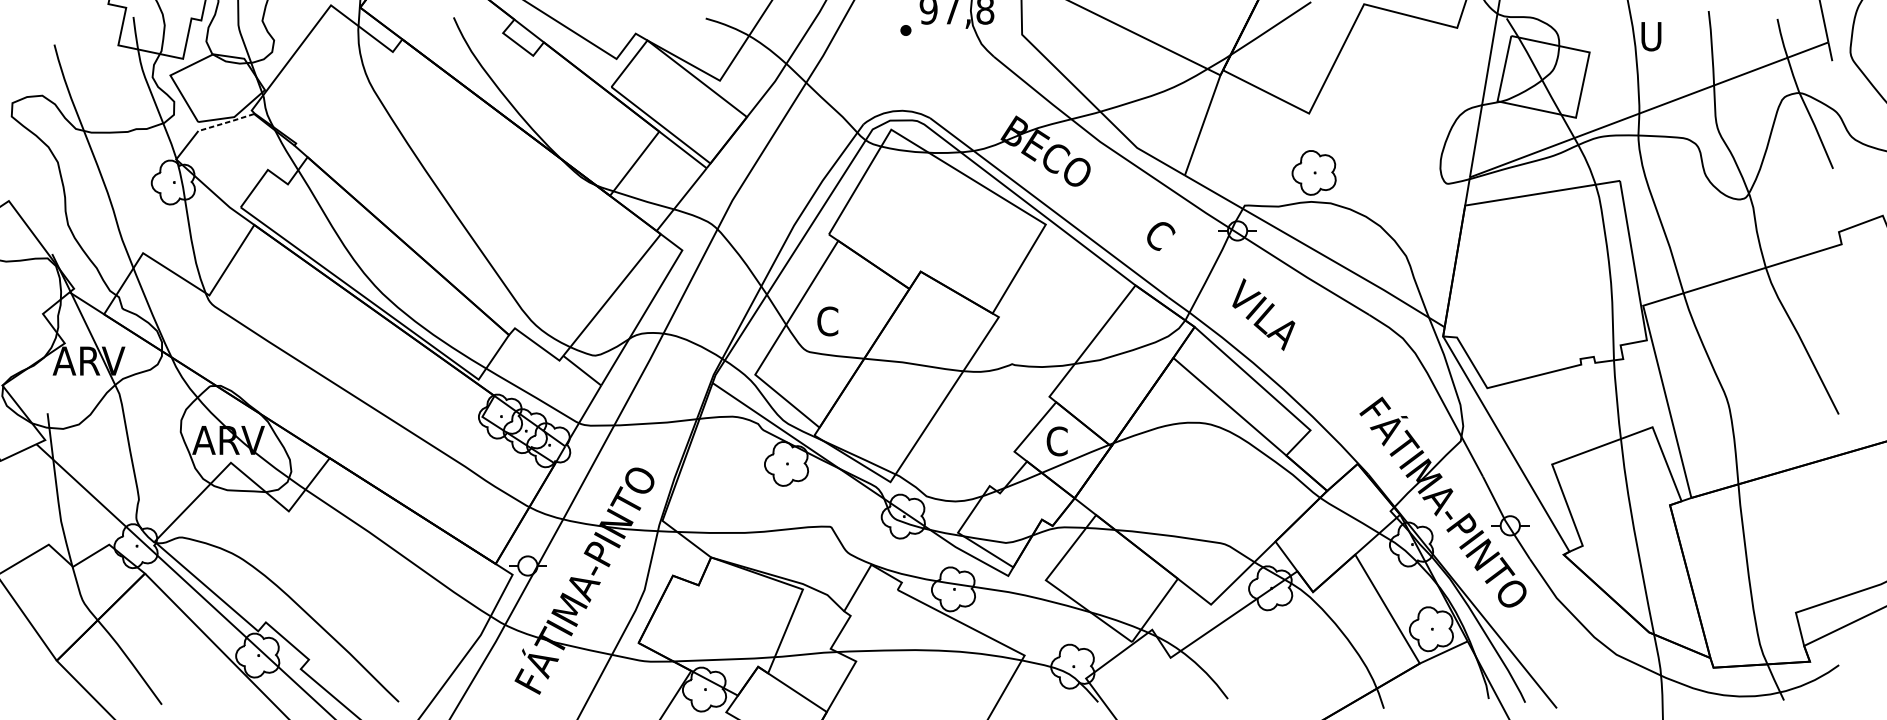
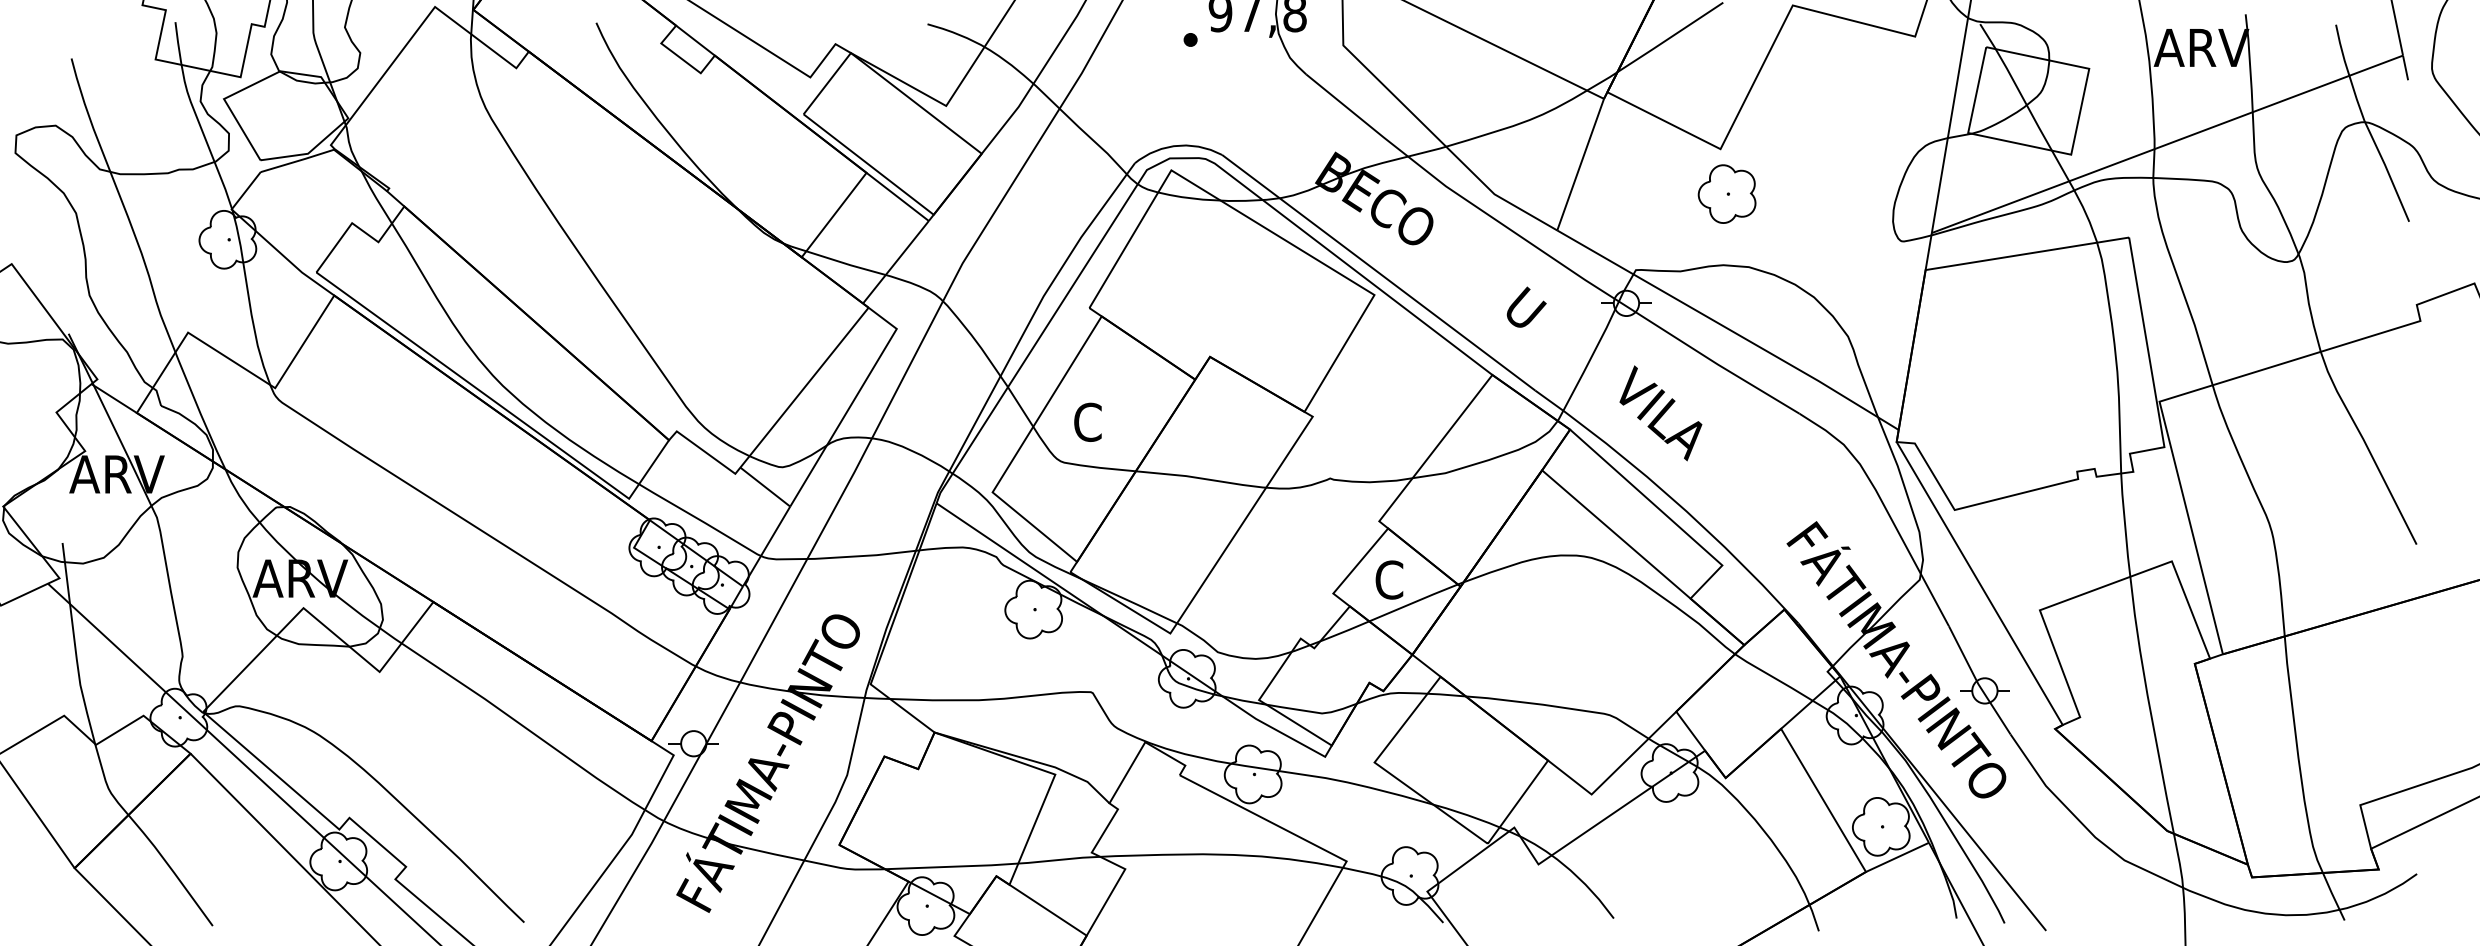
text: (1675, 36) -> (2201, 48), U -> ARV
line: (226, 122) -> (297, 161), dashed -> solid
part: (1313, 172) -> (1726, 193), moved
text: (1161, 234) -> (1526, 307), C -> U

